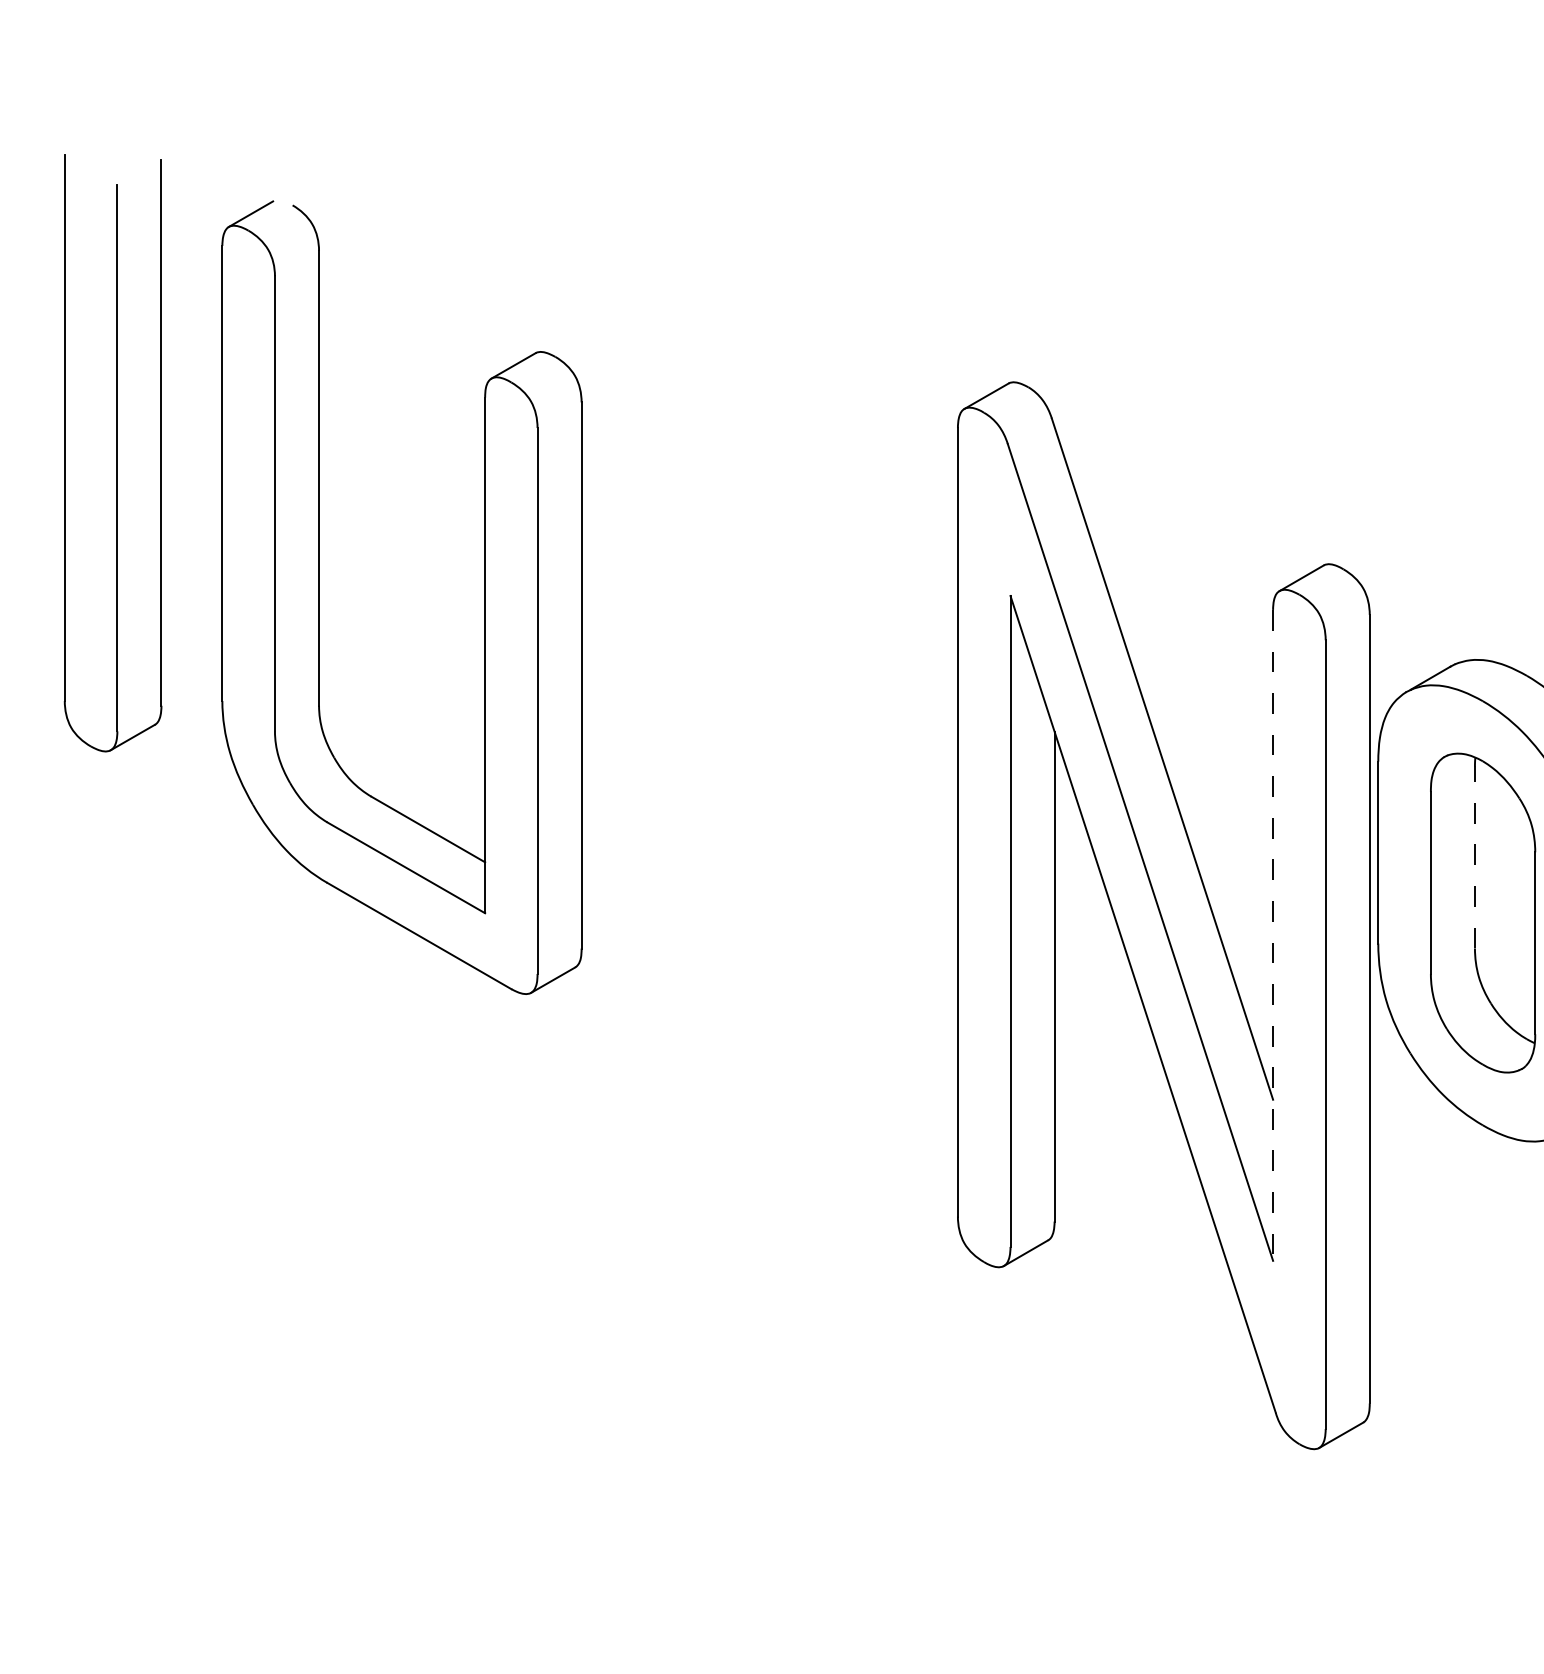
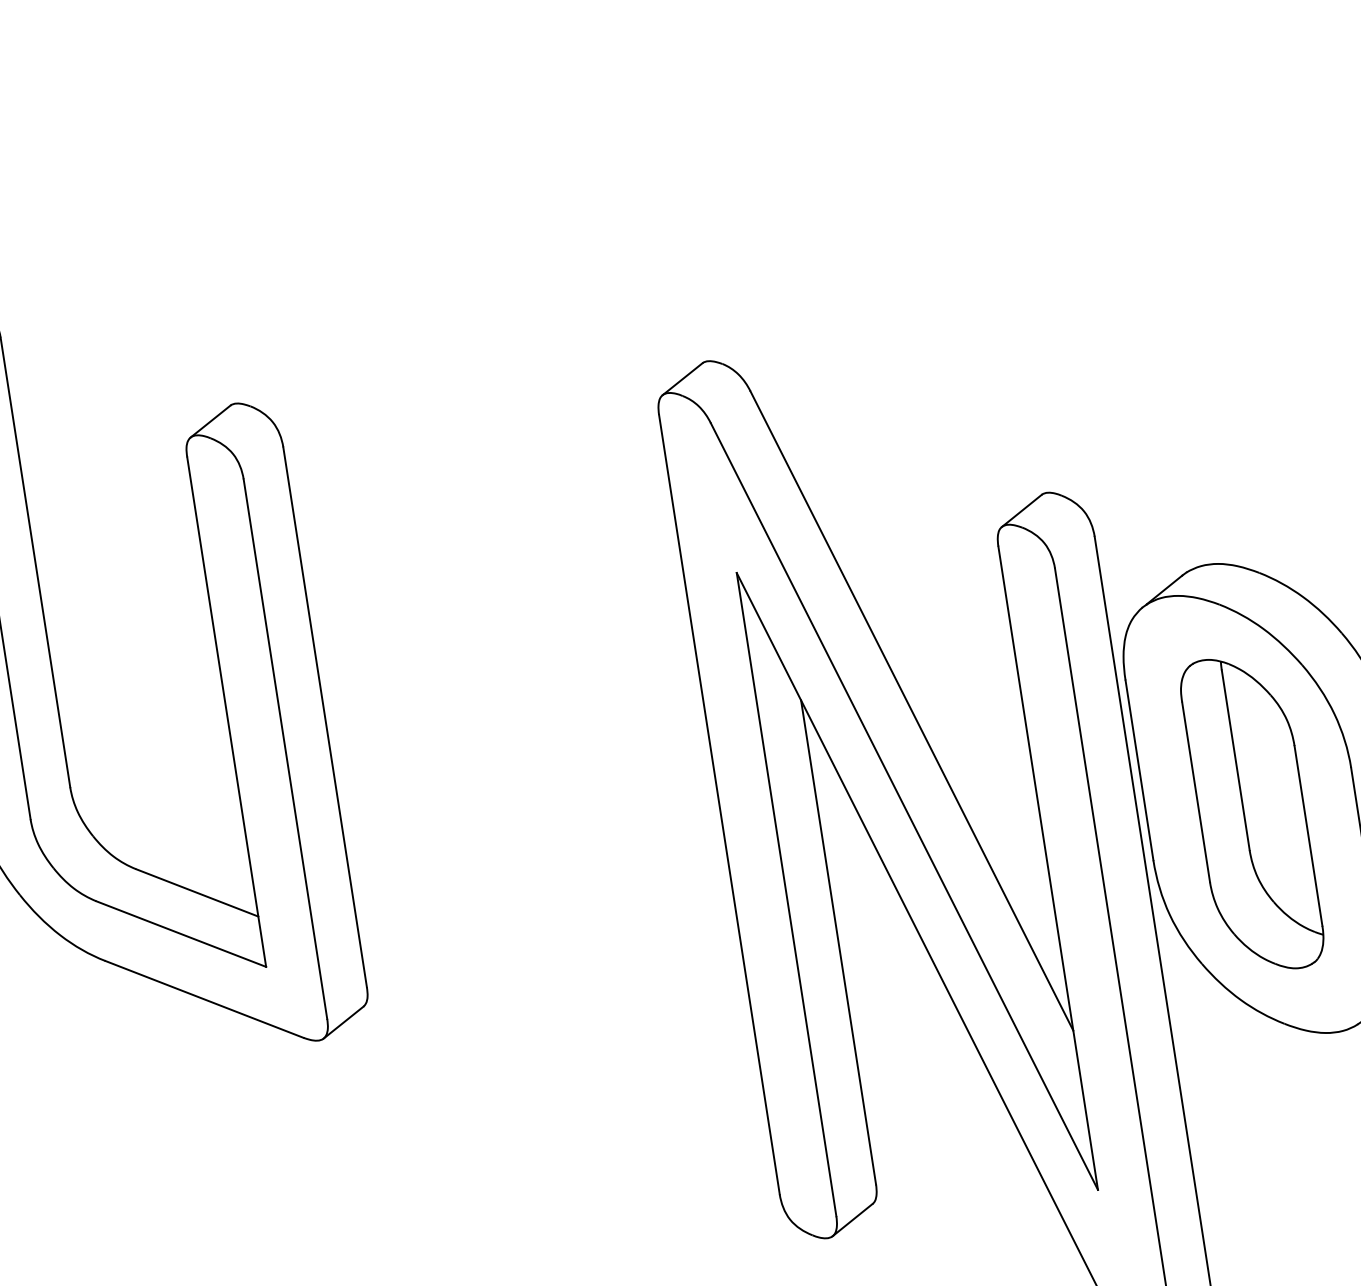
line: (1474, 857) -> (1235, 760), dashed -> solid
line: (1273, 935) -> (1048, 868), dashed -> solid

